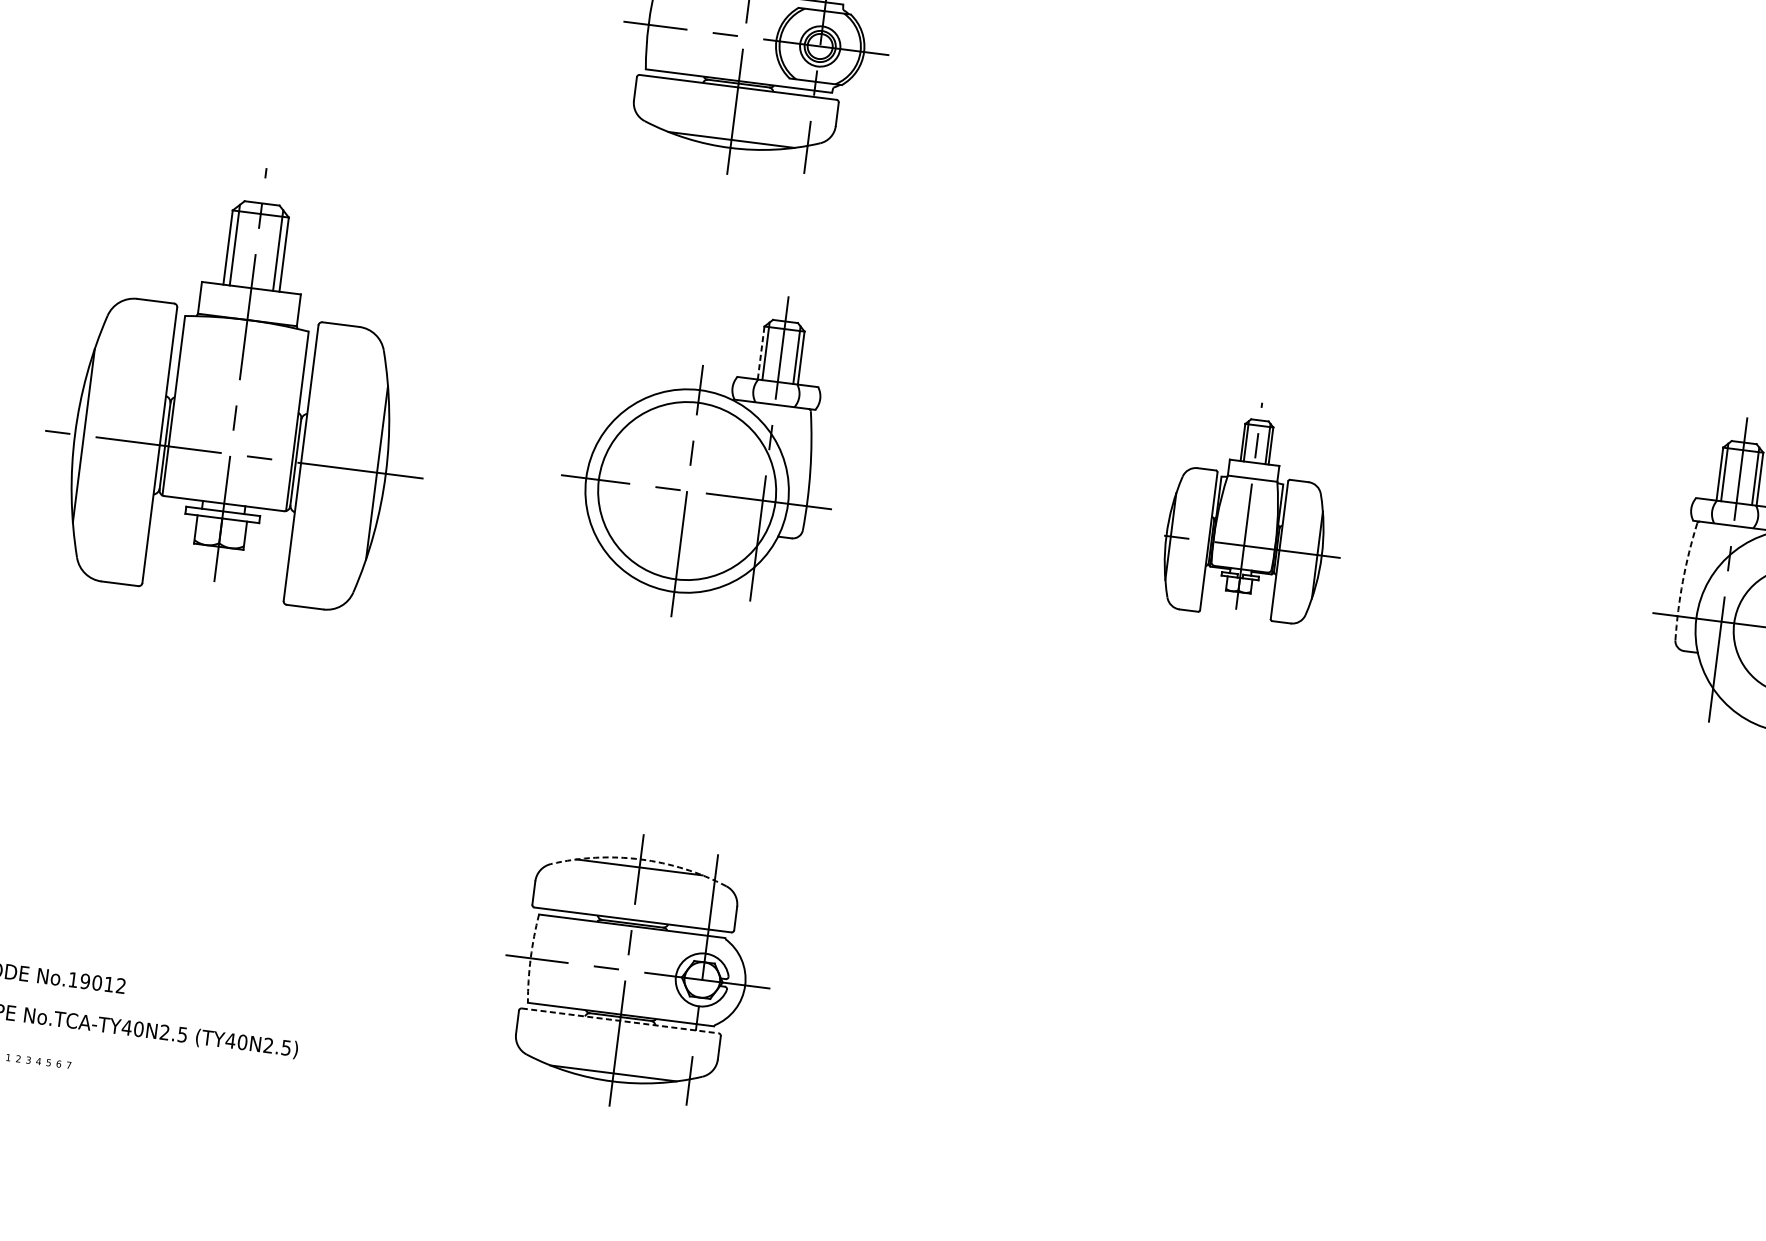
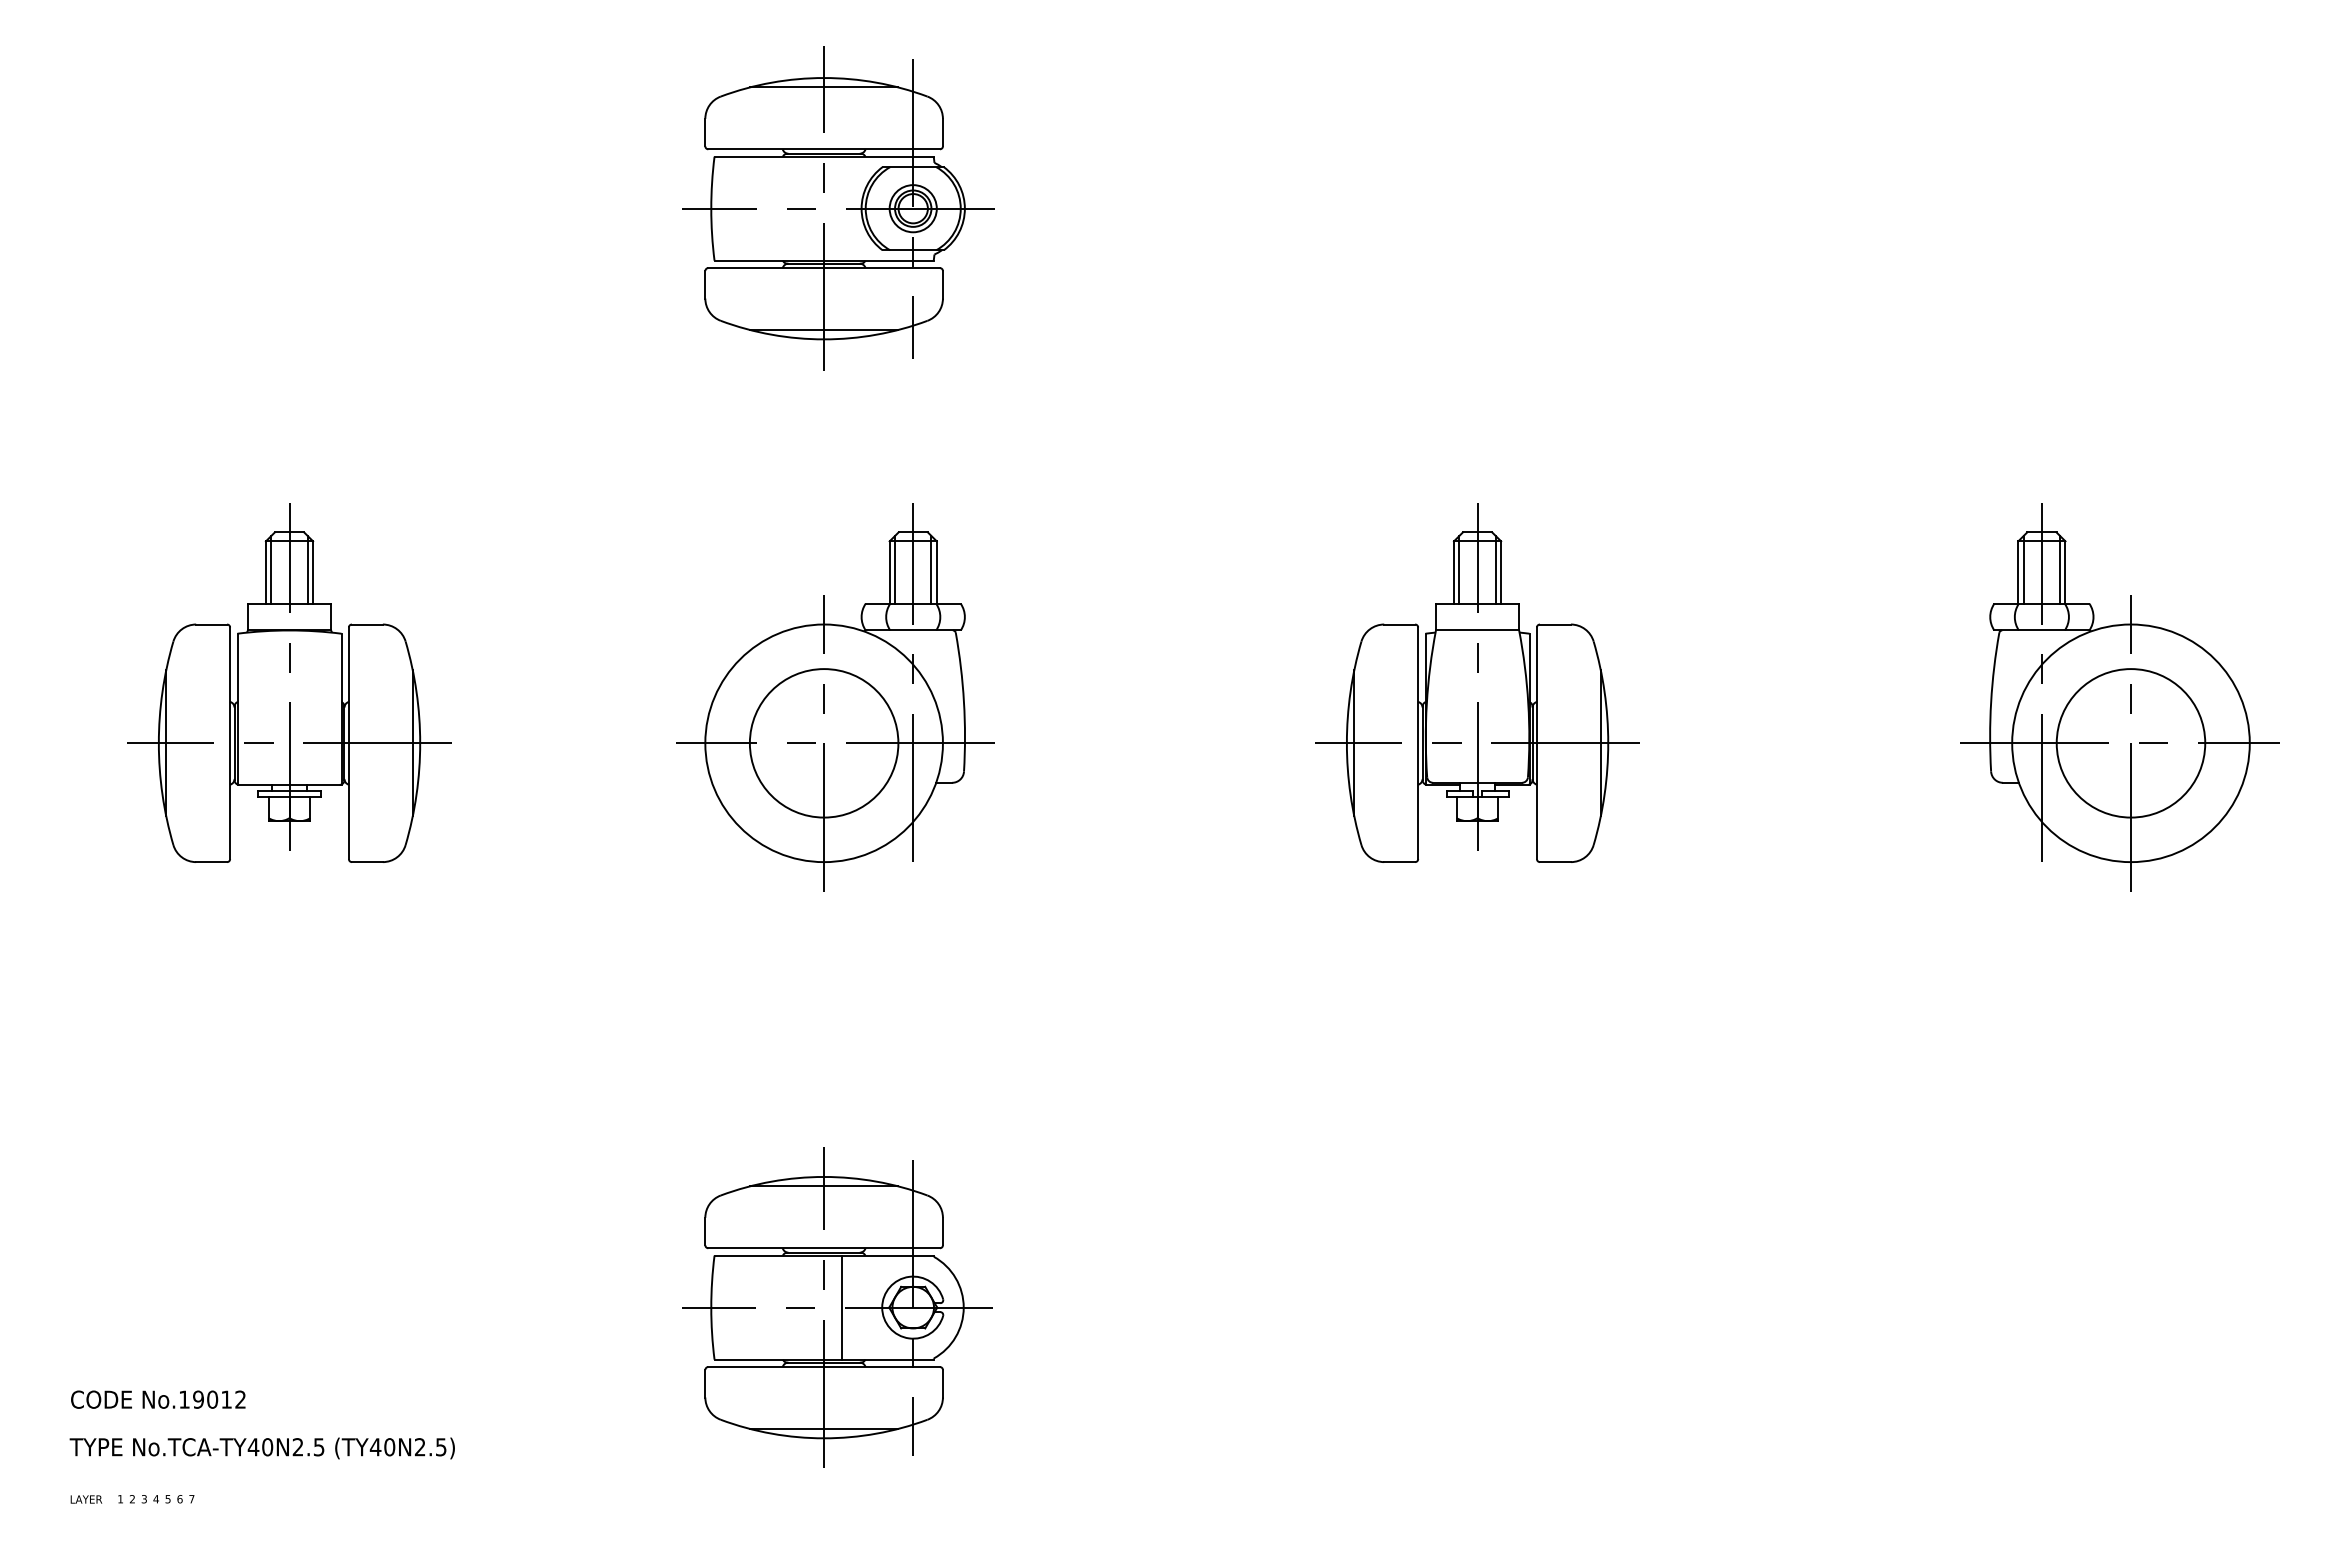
line: (761, 352) -> (889, 572), dashed -> solid
part: (239, 382) -> (289, 682), size x0.71
circle: (686, 491) -> (823, 743), size x0.71
part: (1248, 509) -> (1477, 682), size x1.43
arc: (1683, 581) -> (1991, 702), dashed -> solid
arc: (640, 859) -> (824, 1176), dashed -> solid
arc: (530, 958) -> (711, 1307), dashed -> solid
line: (641, 972) -> (841, 1307), added
line: (620, 1021) -> (824, 1367), dashed -> solid

